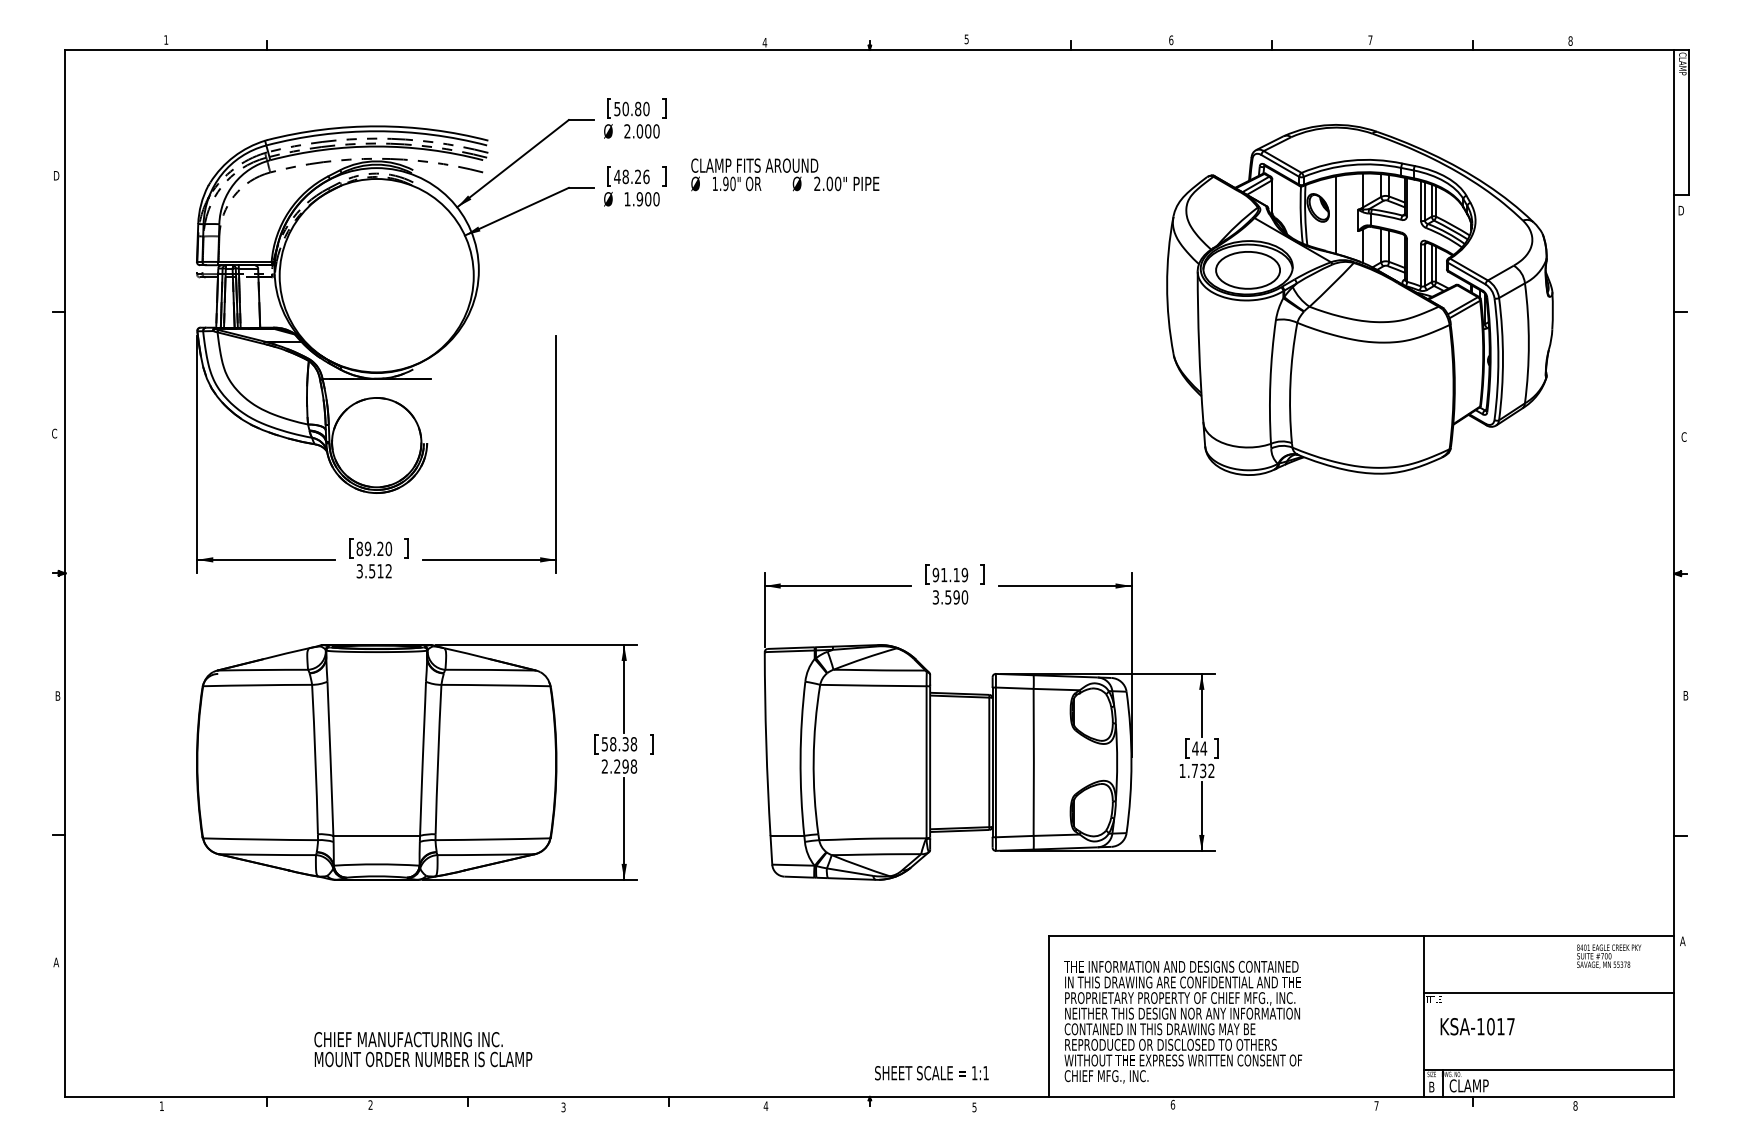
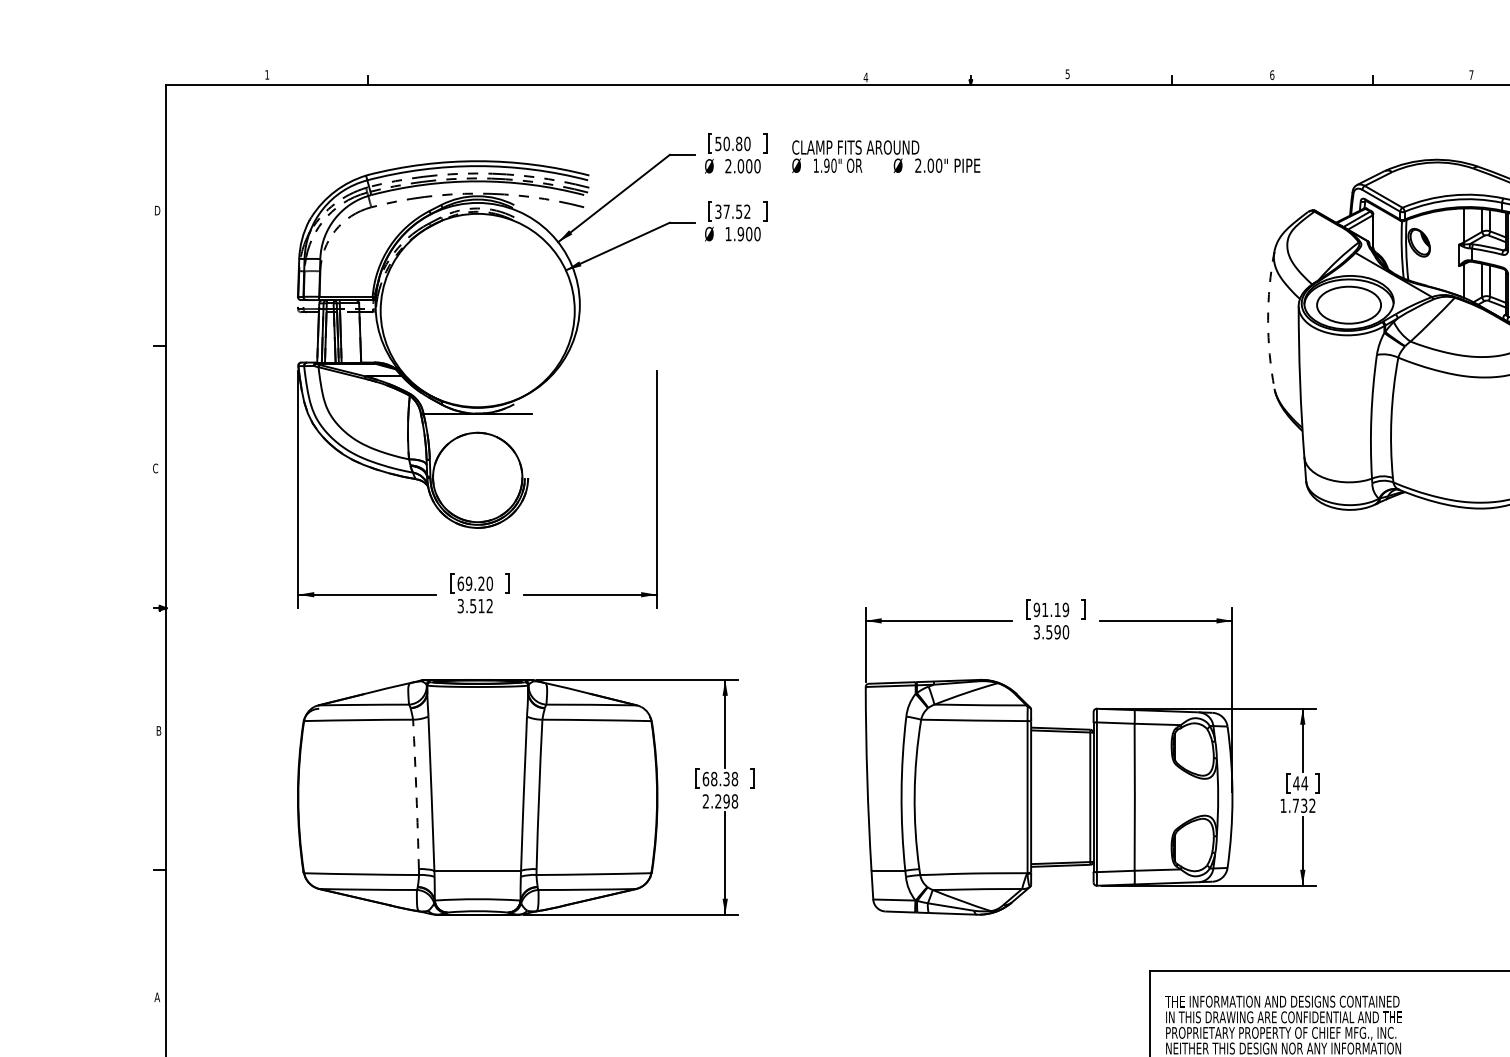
text: (785, 174) -> (886, 156), moved
text: (631, 176) -> (732, 211), 48.26 -> 37.52
line: (1336, 214) -> (1437, 249), removed
arc: (1167, 285) -> (1268, 320), solid -> dashed
text: (359, 548) -> (460, 583), 89.20 -> 69.20
text: (604, 744) -> (705, 779), 58.38 -> 68.38
arc: (315, 759) -> (416, 794), solid -> dashed

